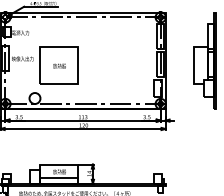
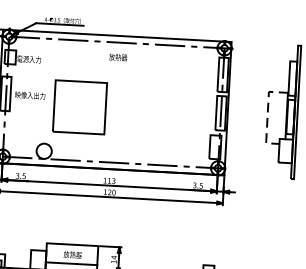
line: (194, 63) -> (267, 114), solid -> dashed
text: (59, 65) -> (118, 56), moved

